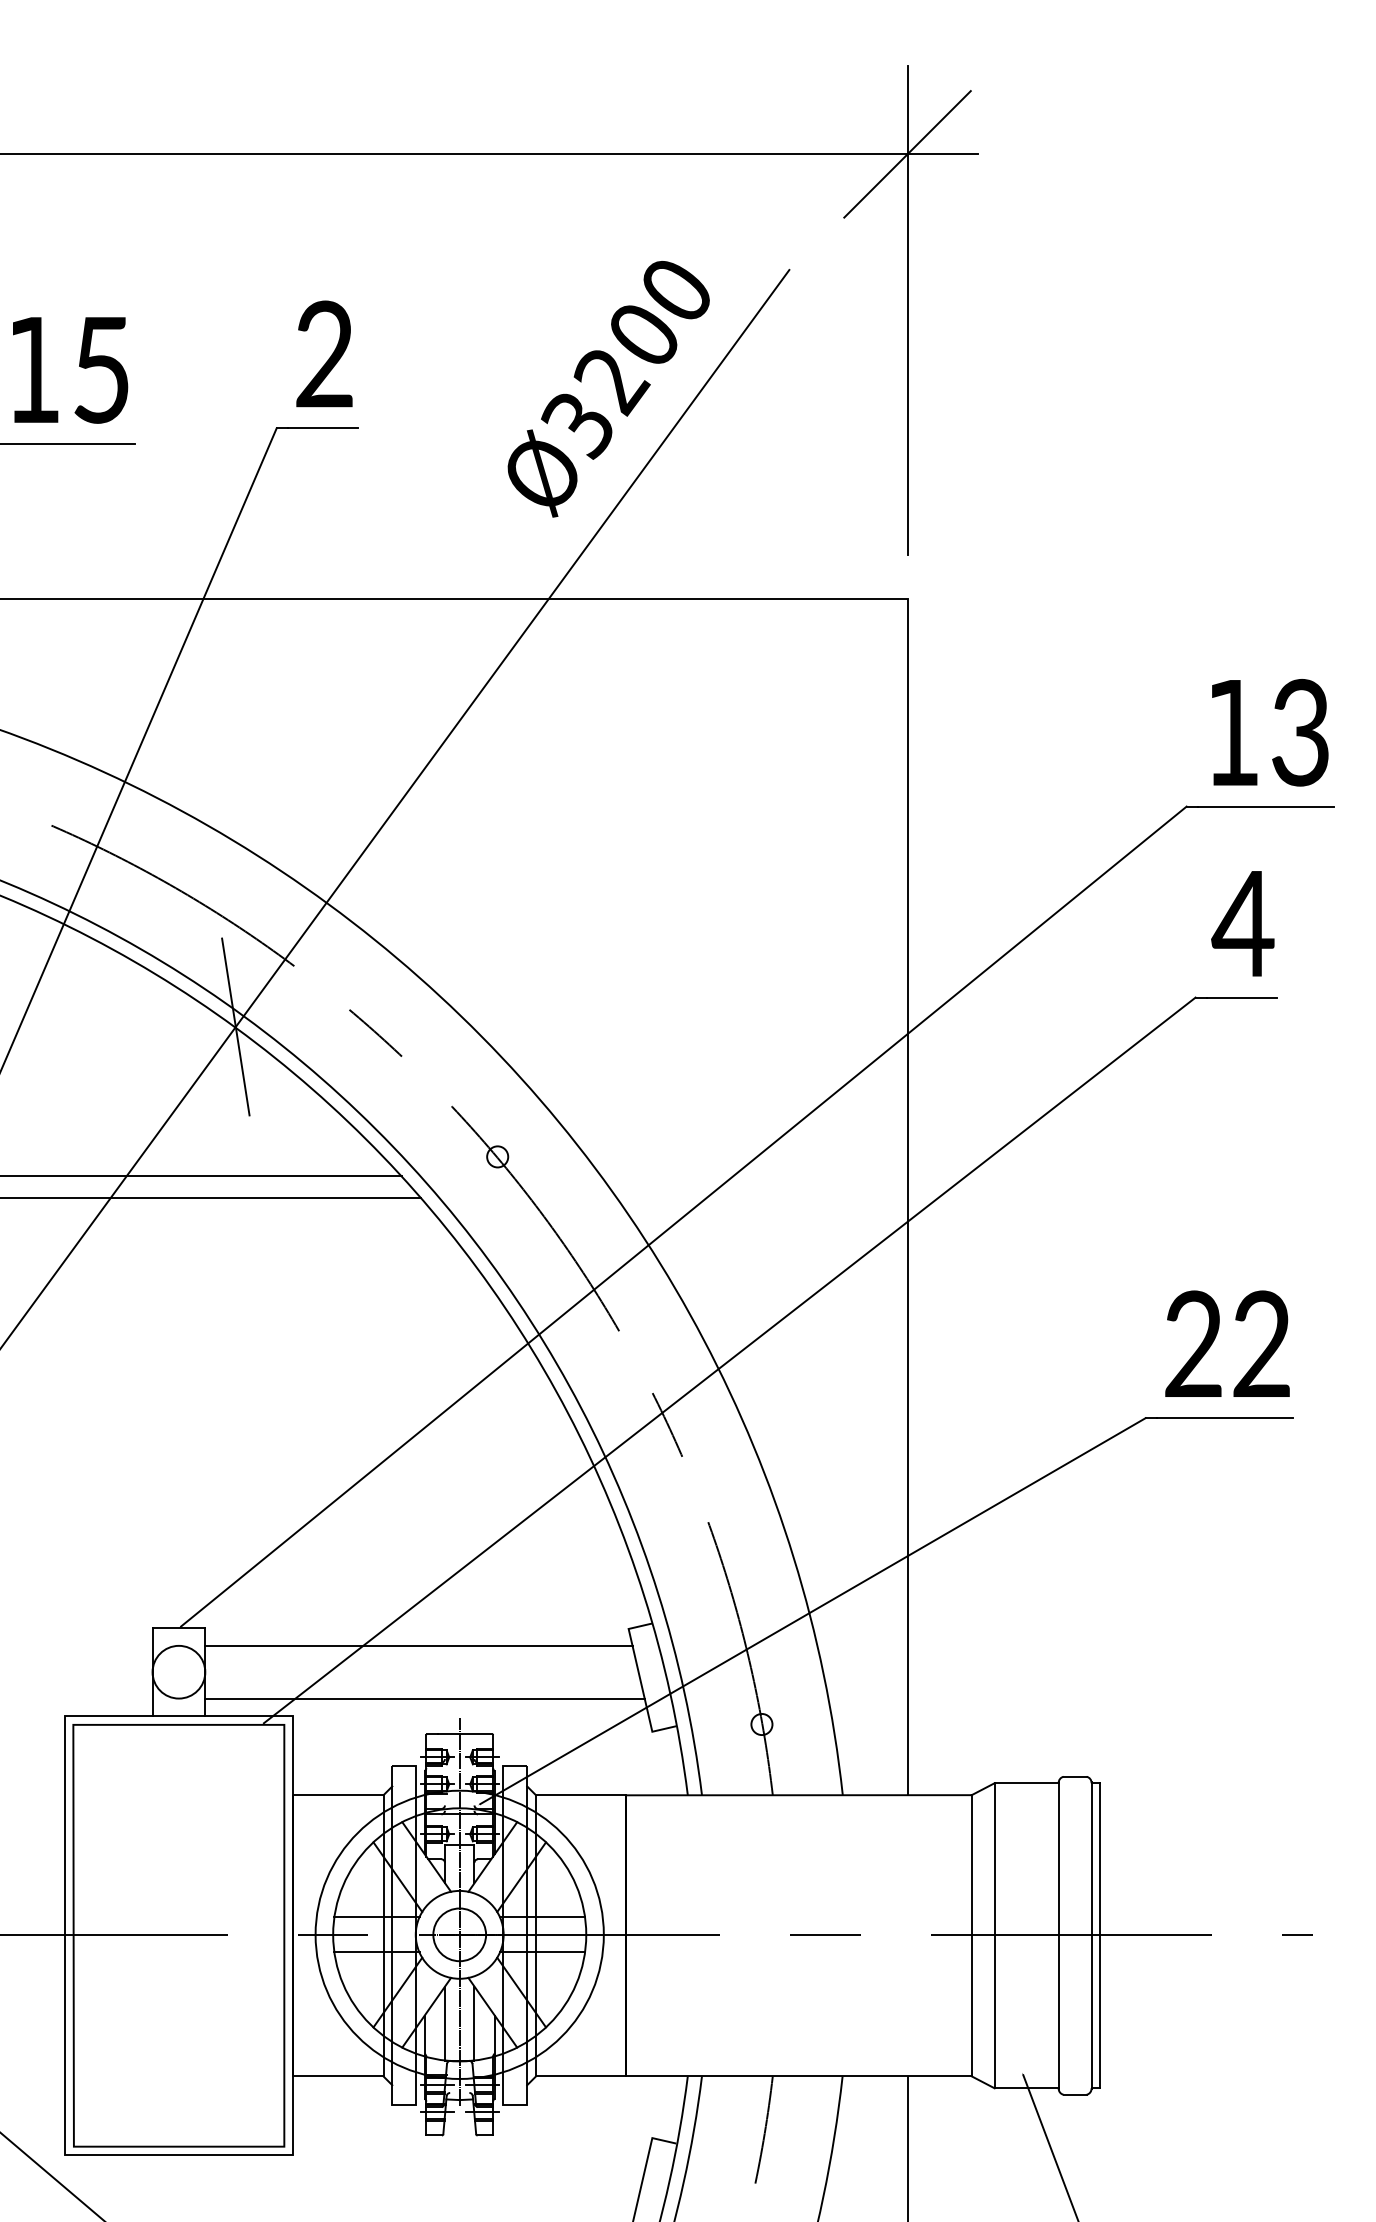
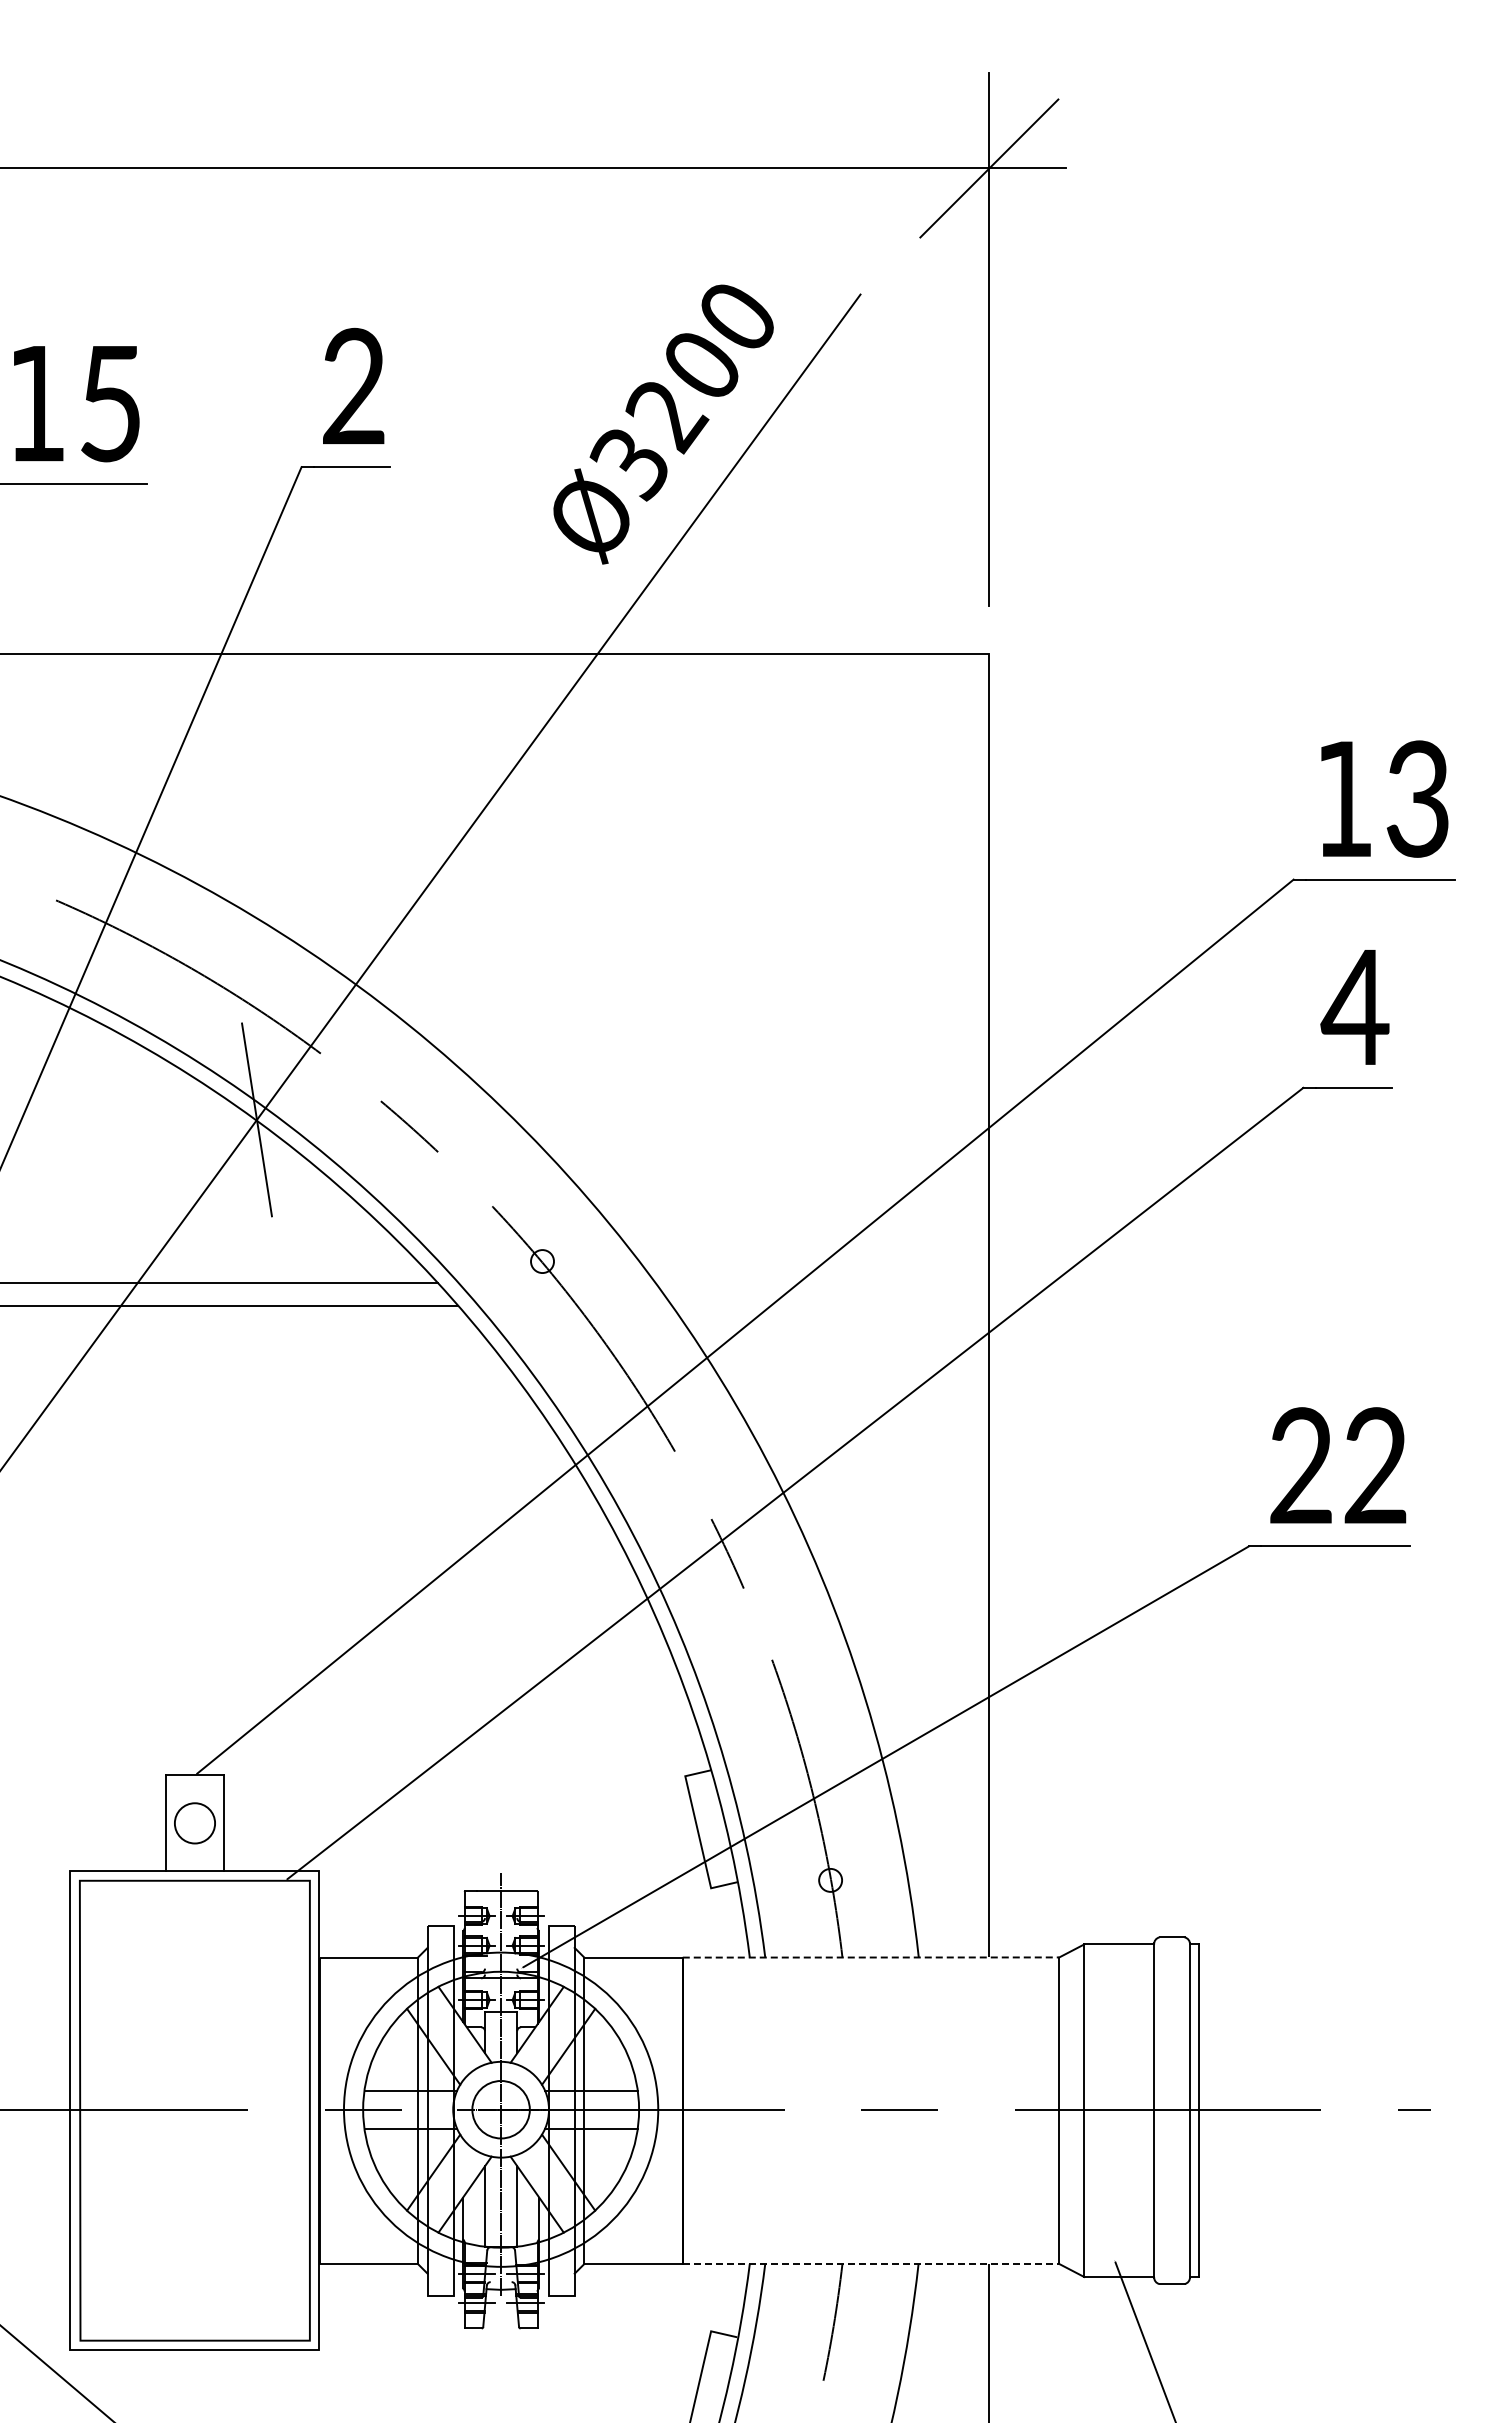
line: (418, 1645) -> (456, 1794), removed
circle: (178, 1672) -> (194, 1823), size x0.7
line: (424, 1698) -> (462, 1852), removed
line: (799, 1795) -> (871, 1957), solid -> dashed
line: (799, 2076) -> (871, 2264), solid -> dashed

